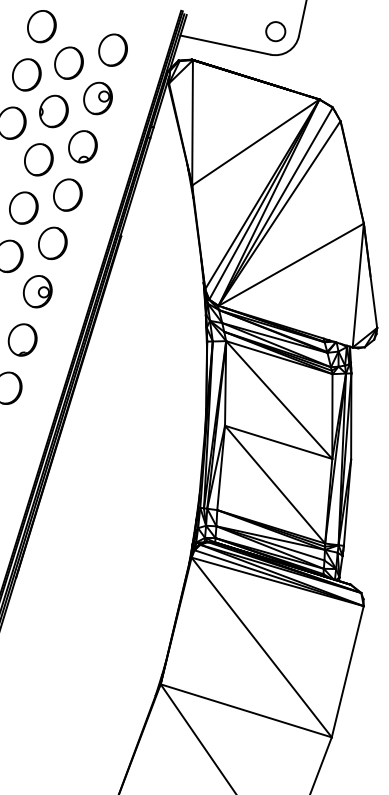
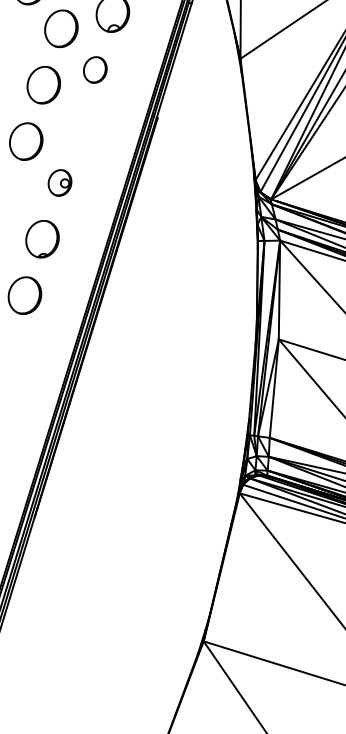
part: (67, 194) -> (94, 69), size x0.7
part: (52, 243) -> (77, 126), removed
part: (37, 291) -> (59, 182), size x0.7

